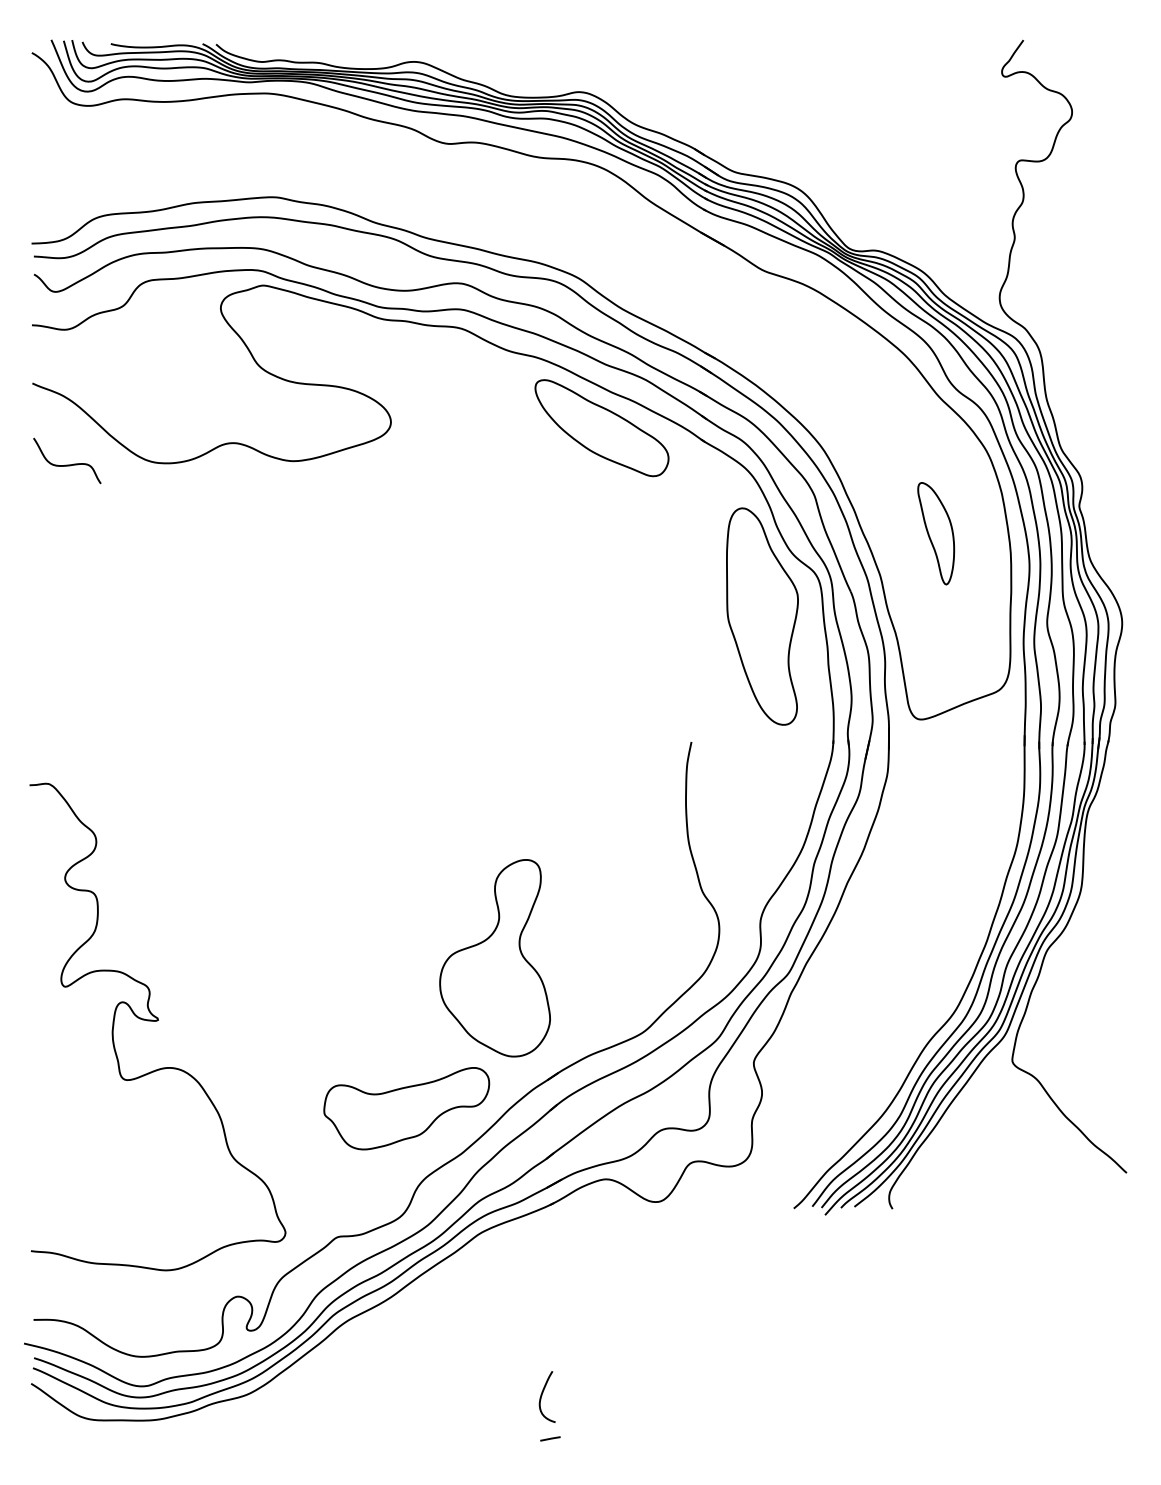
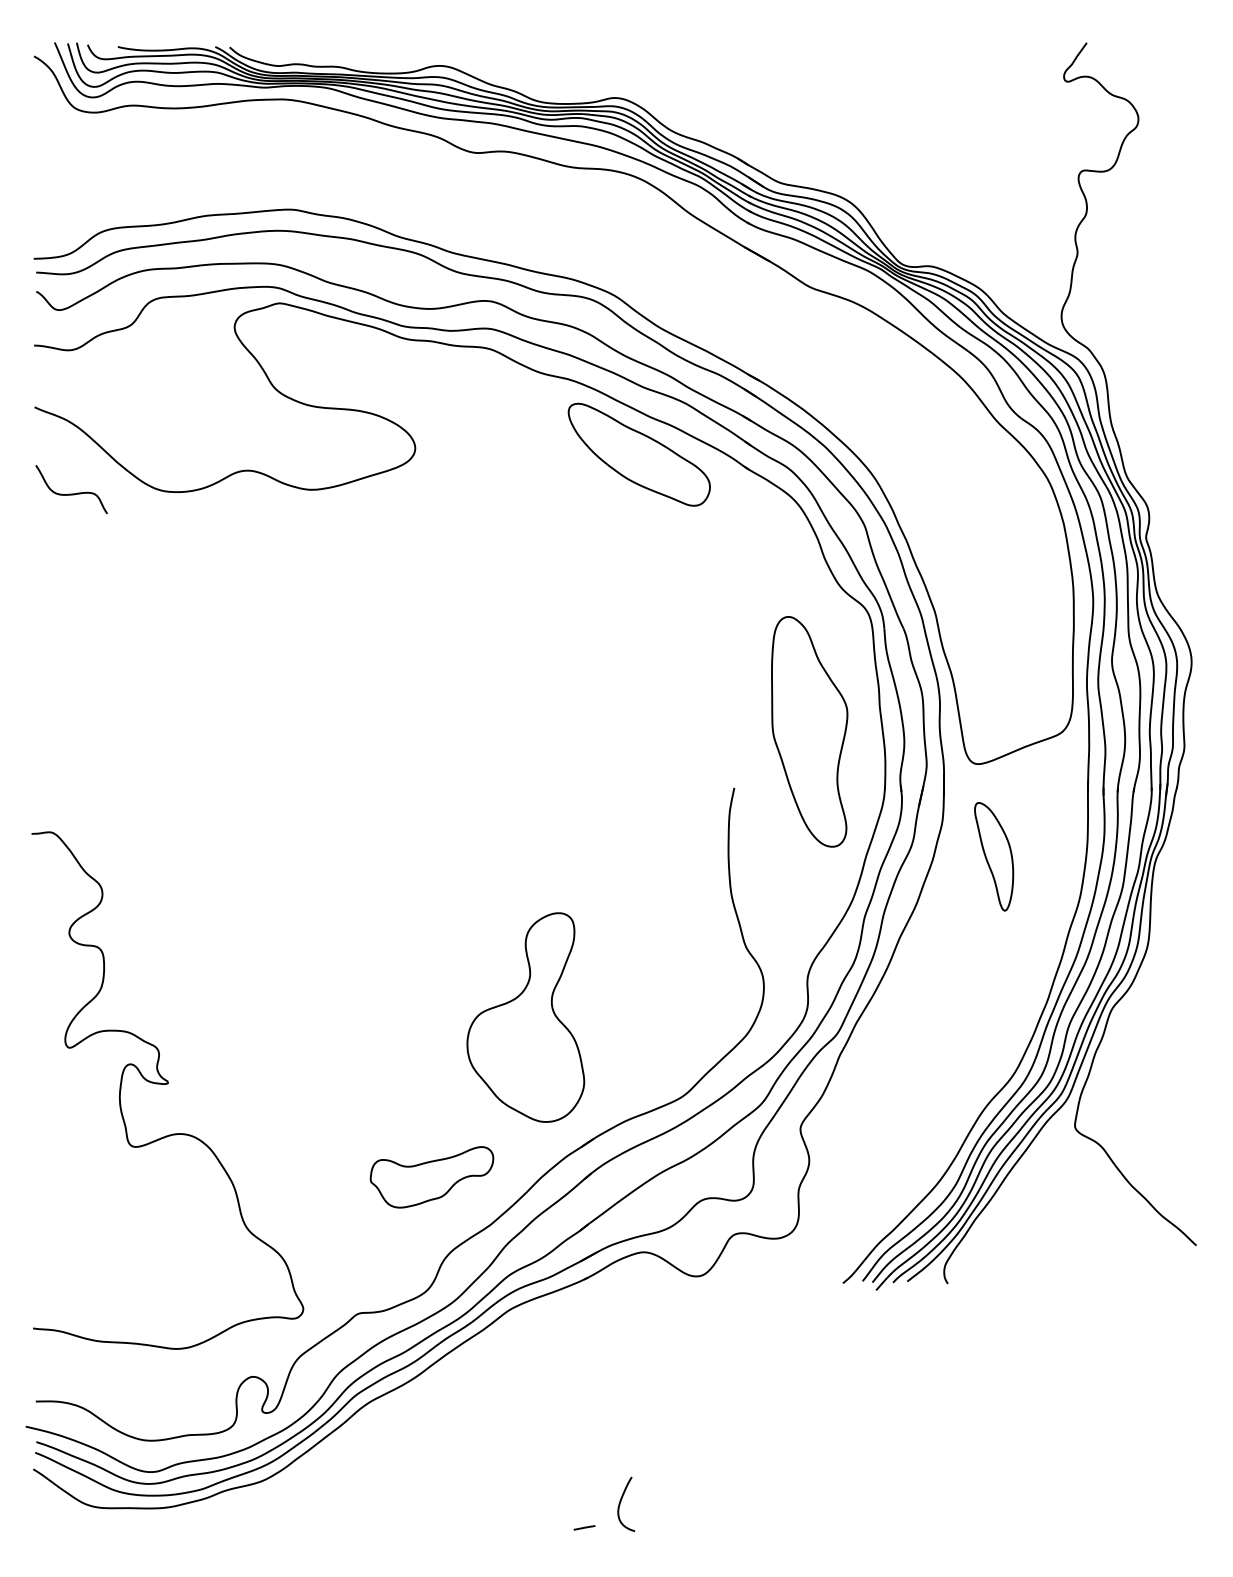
part: (936, 533) -> (994, 856), moved
part: (762, 616) -> (809, 731), moved
part: (406, 1108) -> (431, 1177), size x0.7
curve: (542, 1394) -> (621, 1501), moved

